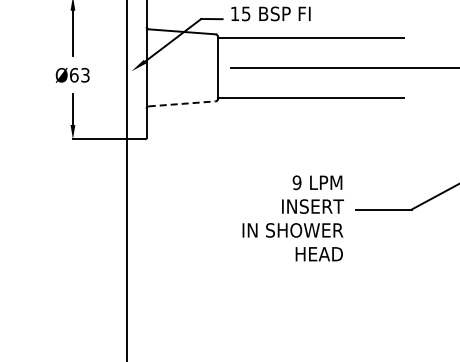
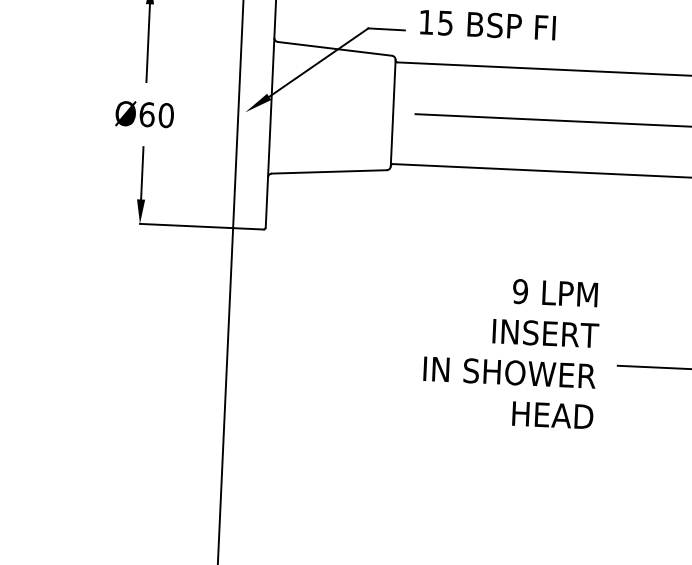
text: (85, 75) -> (166, 115), Ø63 -> Ø60
line: (182, 103) -> (329, 171), dashed -> solid
text: (292, 218) -> (509, 352), moved

